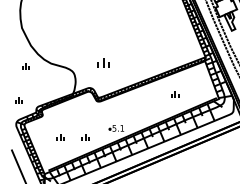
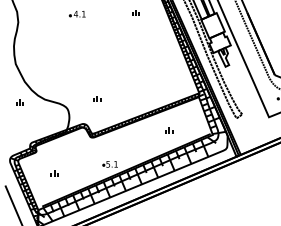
part: (103, 62) -> (97, 98), size x0.62
part: (18, 100) -> (12, 136), removed
part: (85, 137) -> (79, 173), removed

